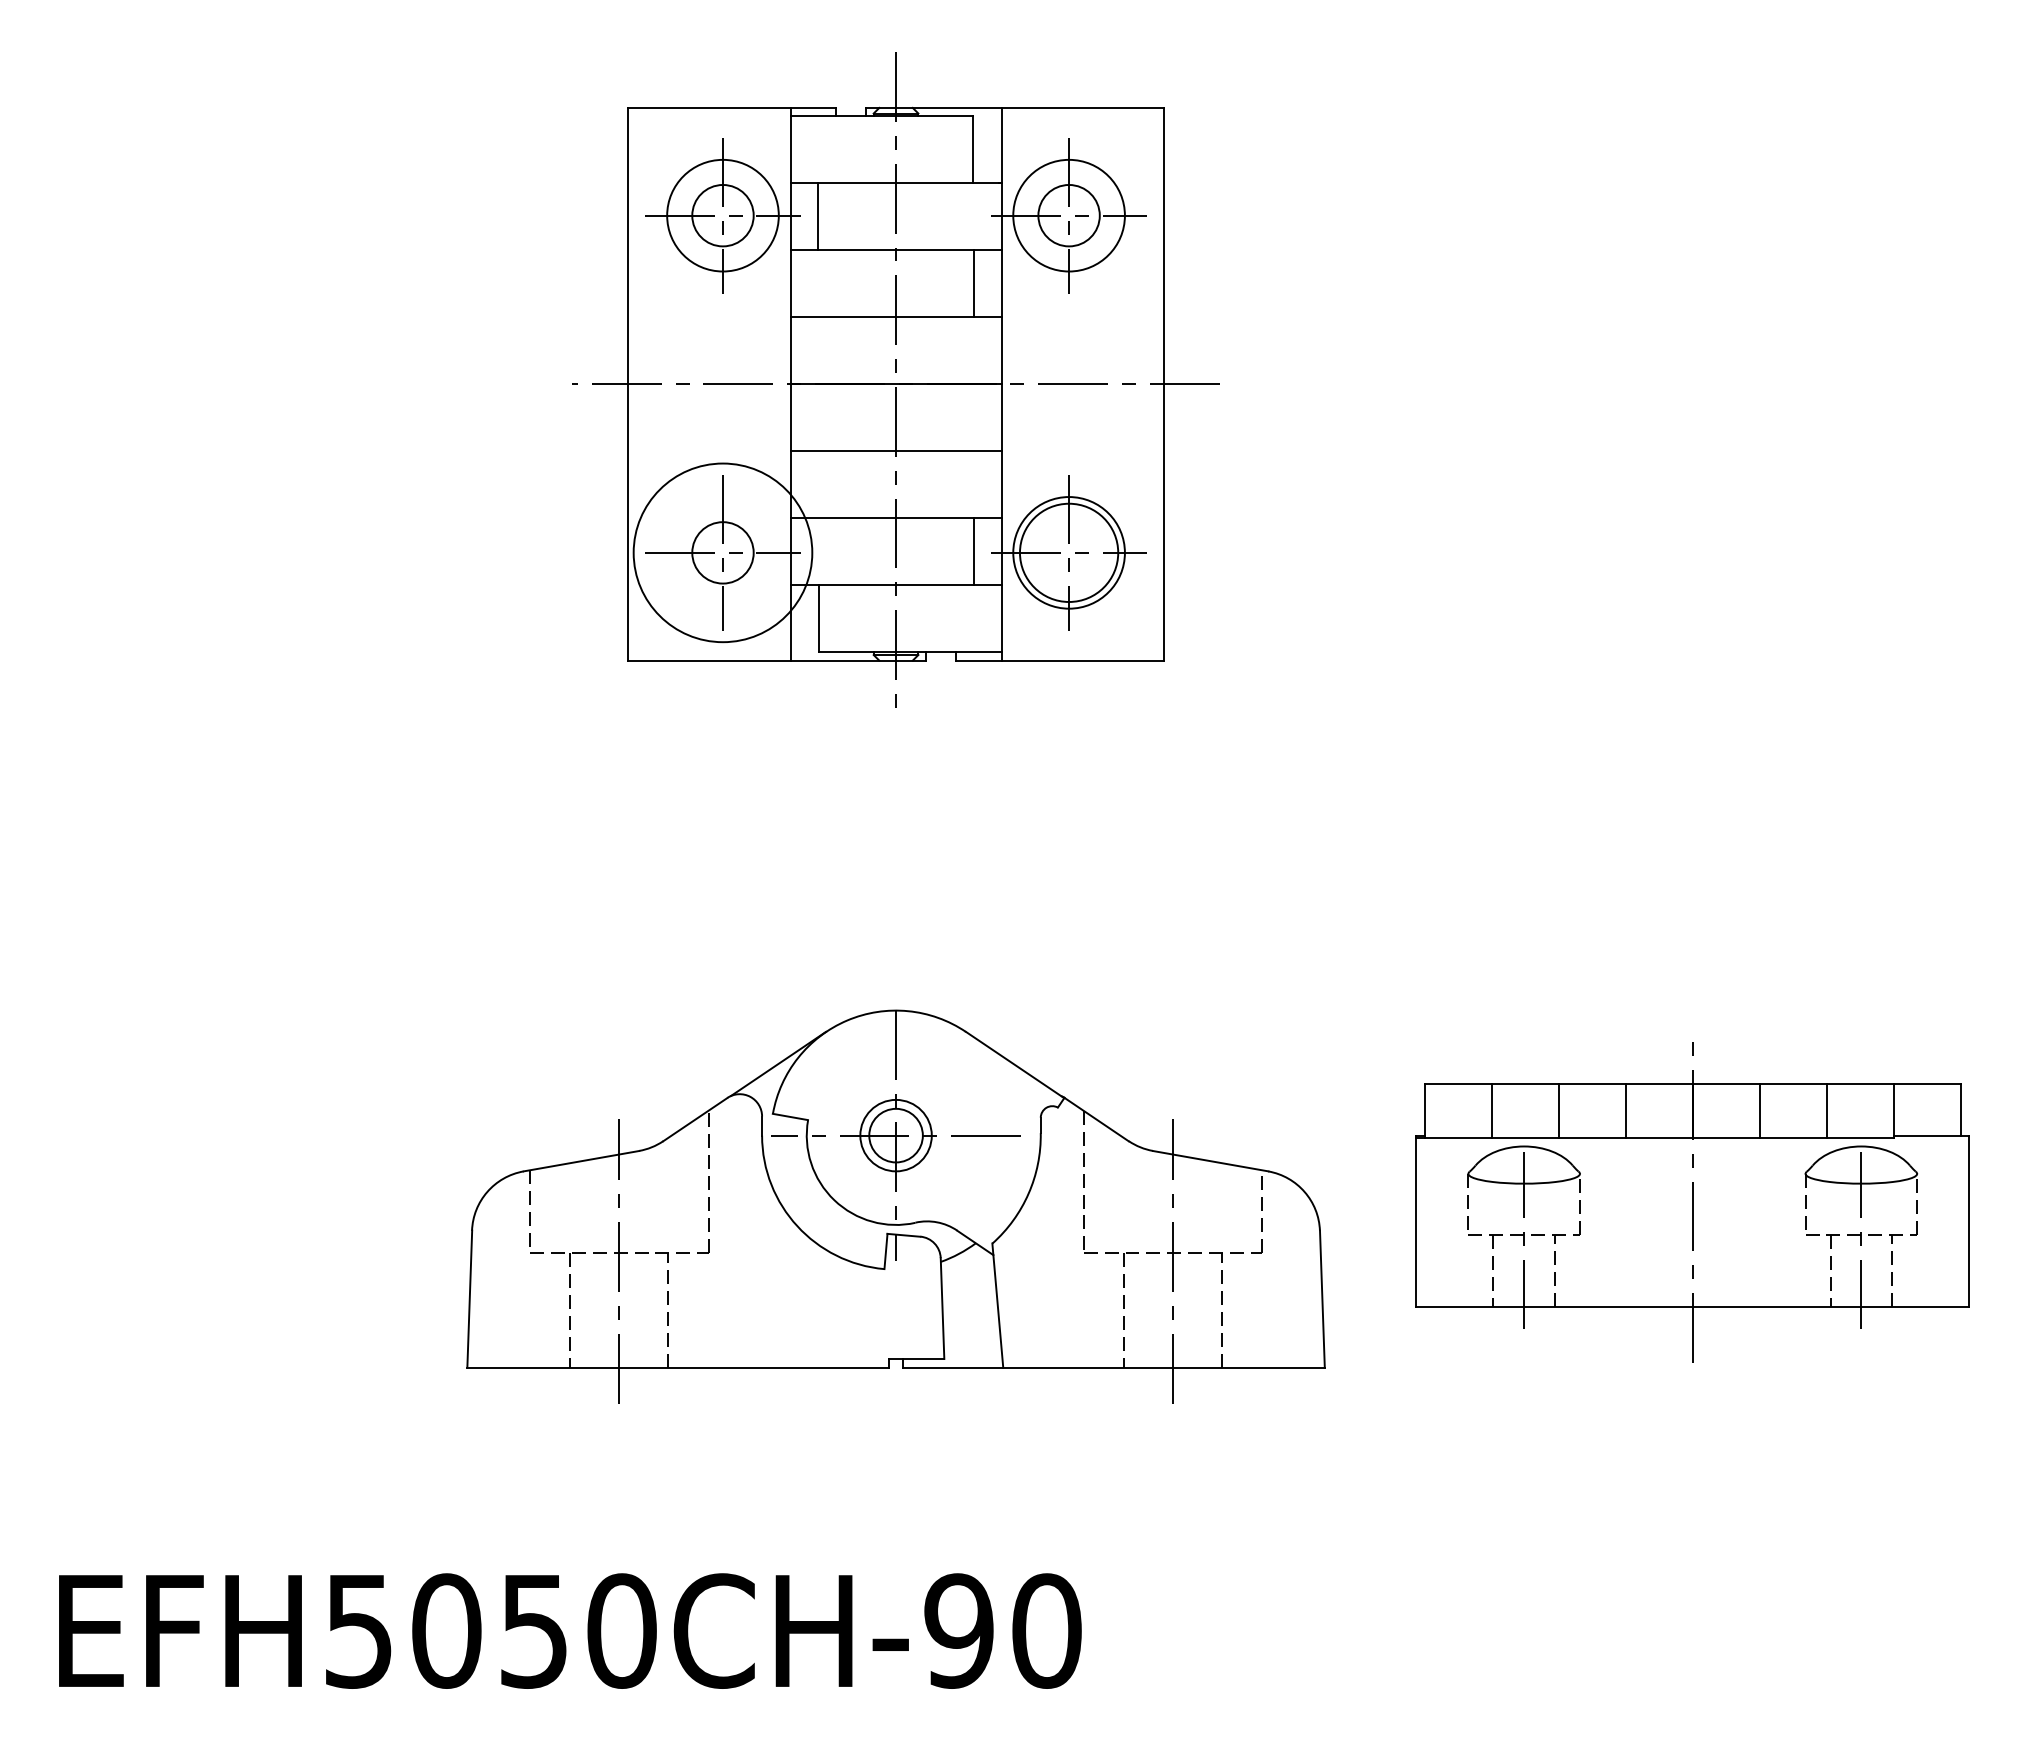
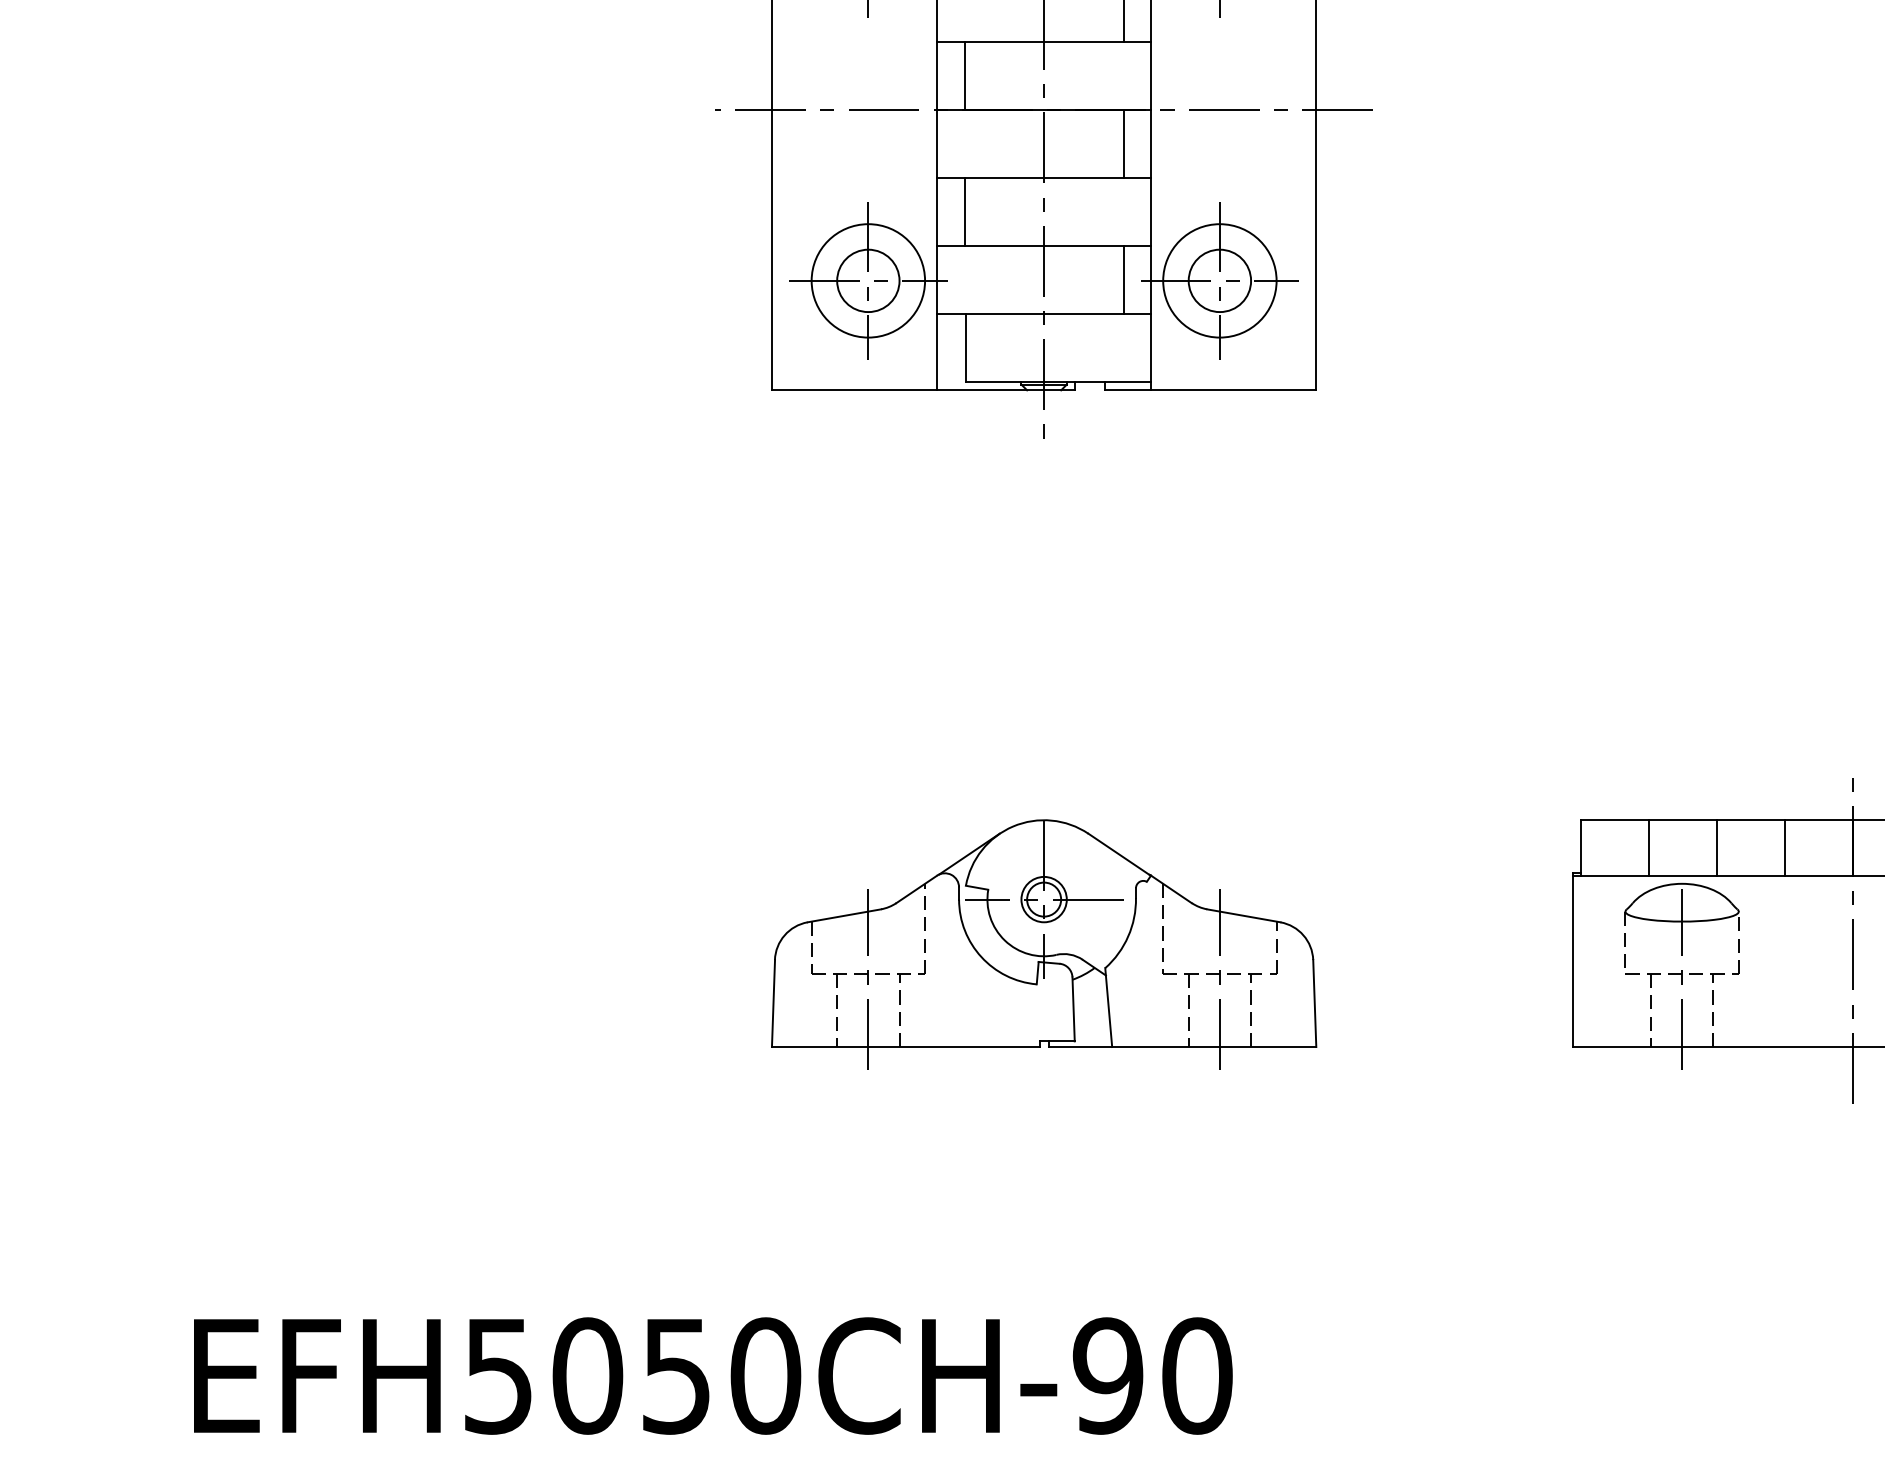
line: (817, 350) -> (964, 75), added
line: (974, 417) -> (1123, 143), added
line: (817, 484) -> (964, 211), added
circle: (722, 552) -> (867, 280), size x0.62
circle: (1068, 552) -> (1219, 280), size x0.62
part: (895, 1205) -> (1043, 943), size x0.62

